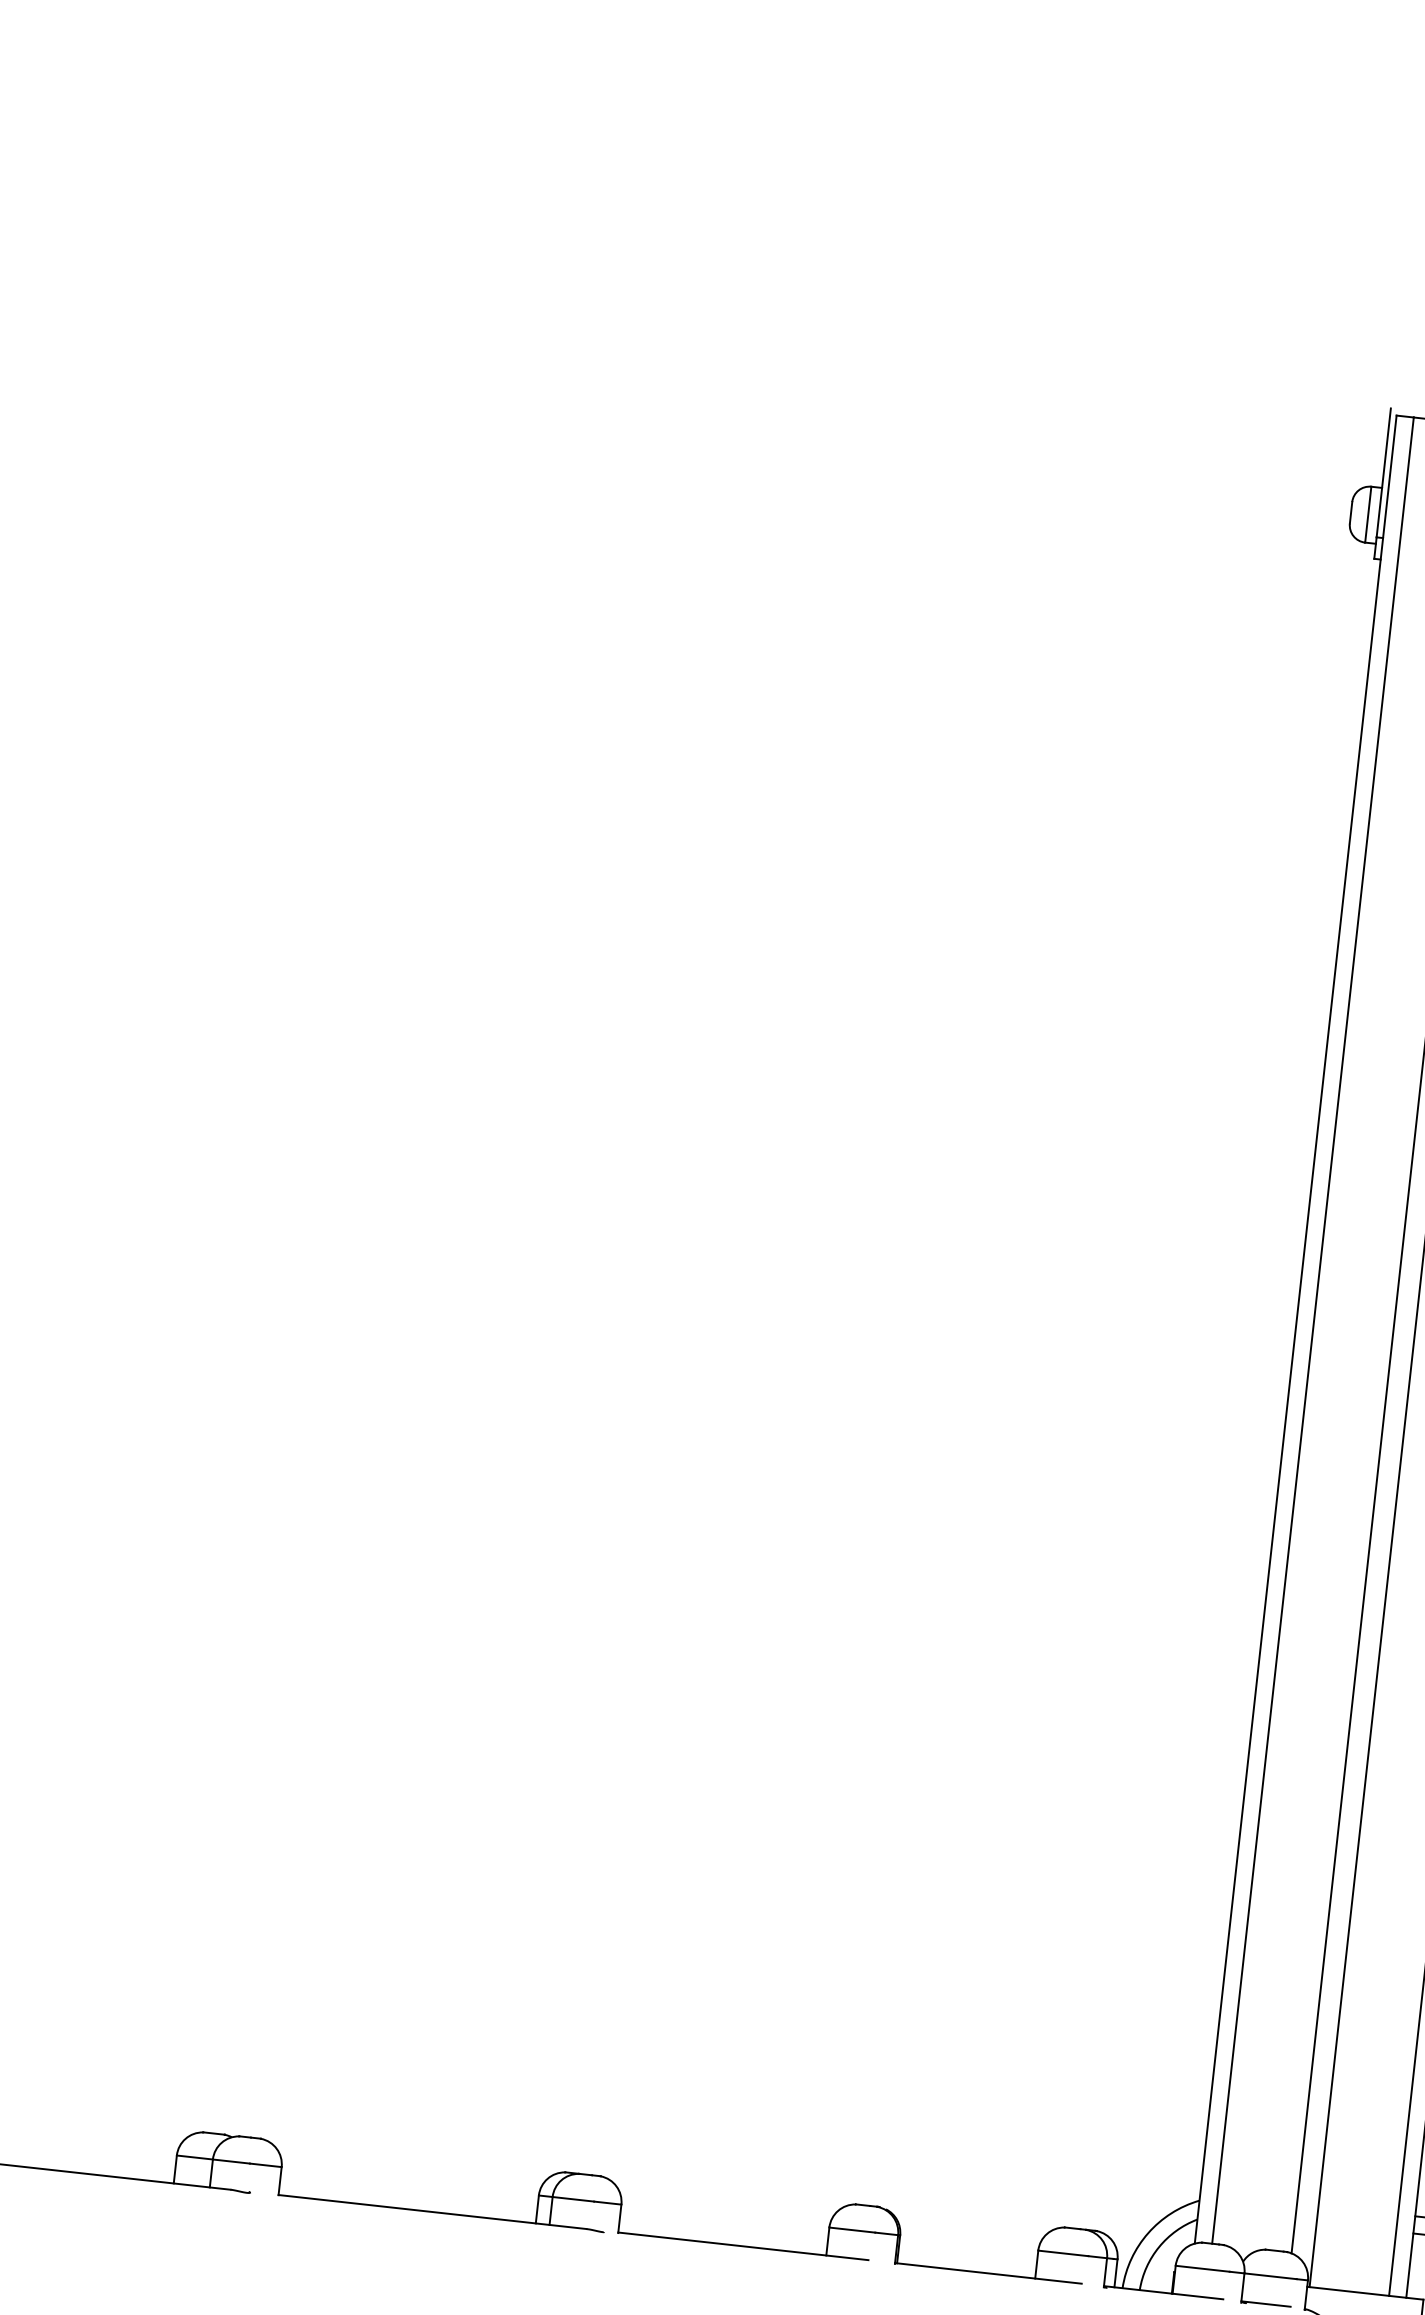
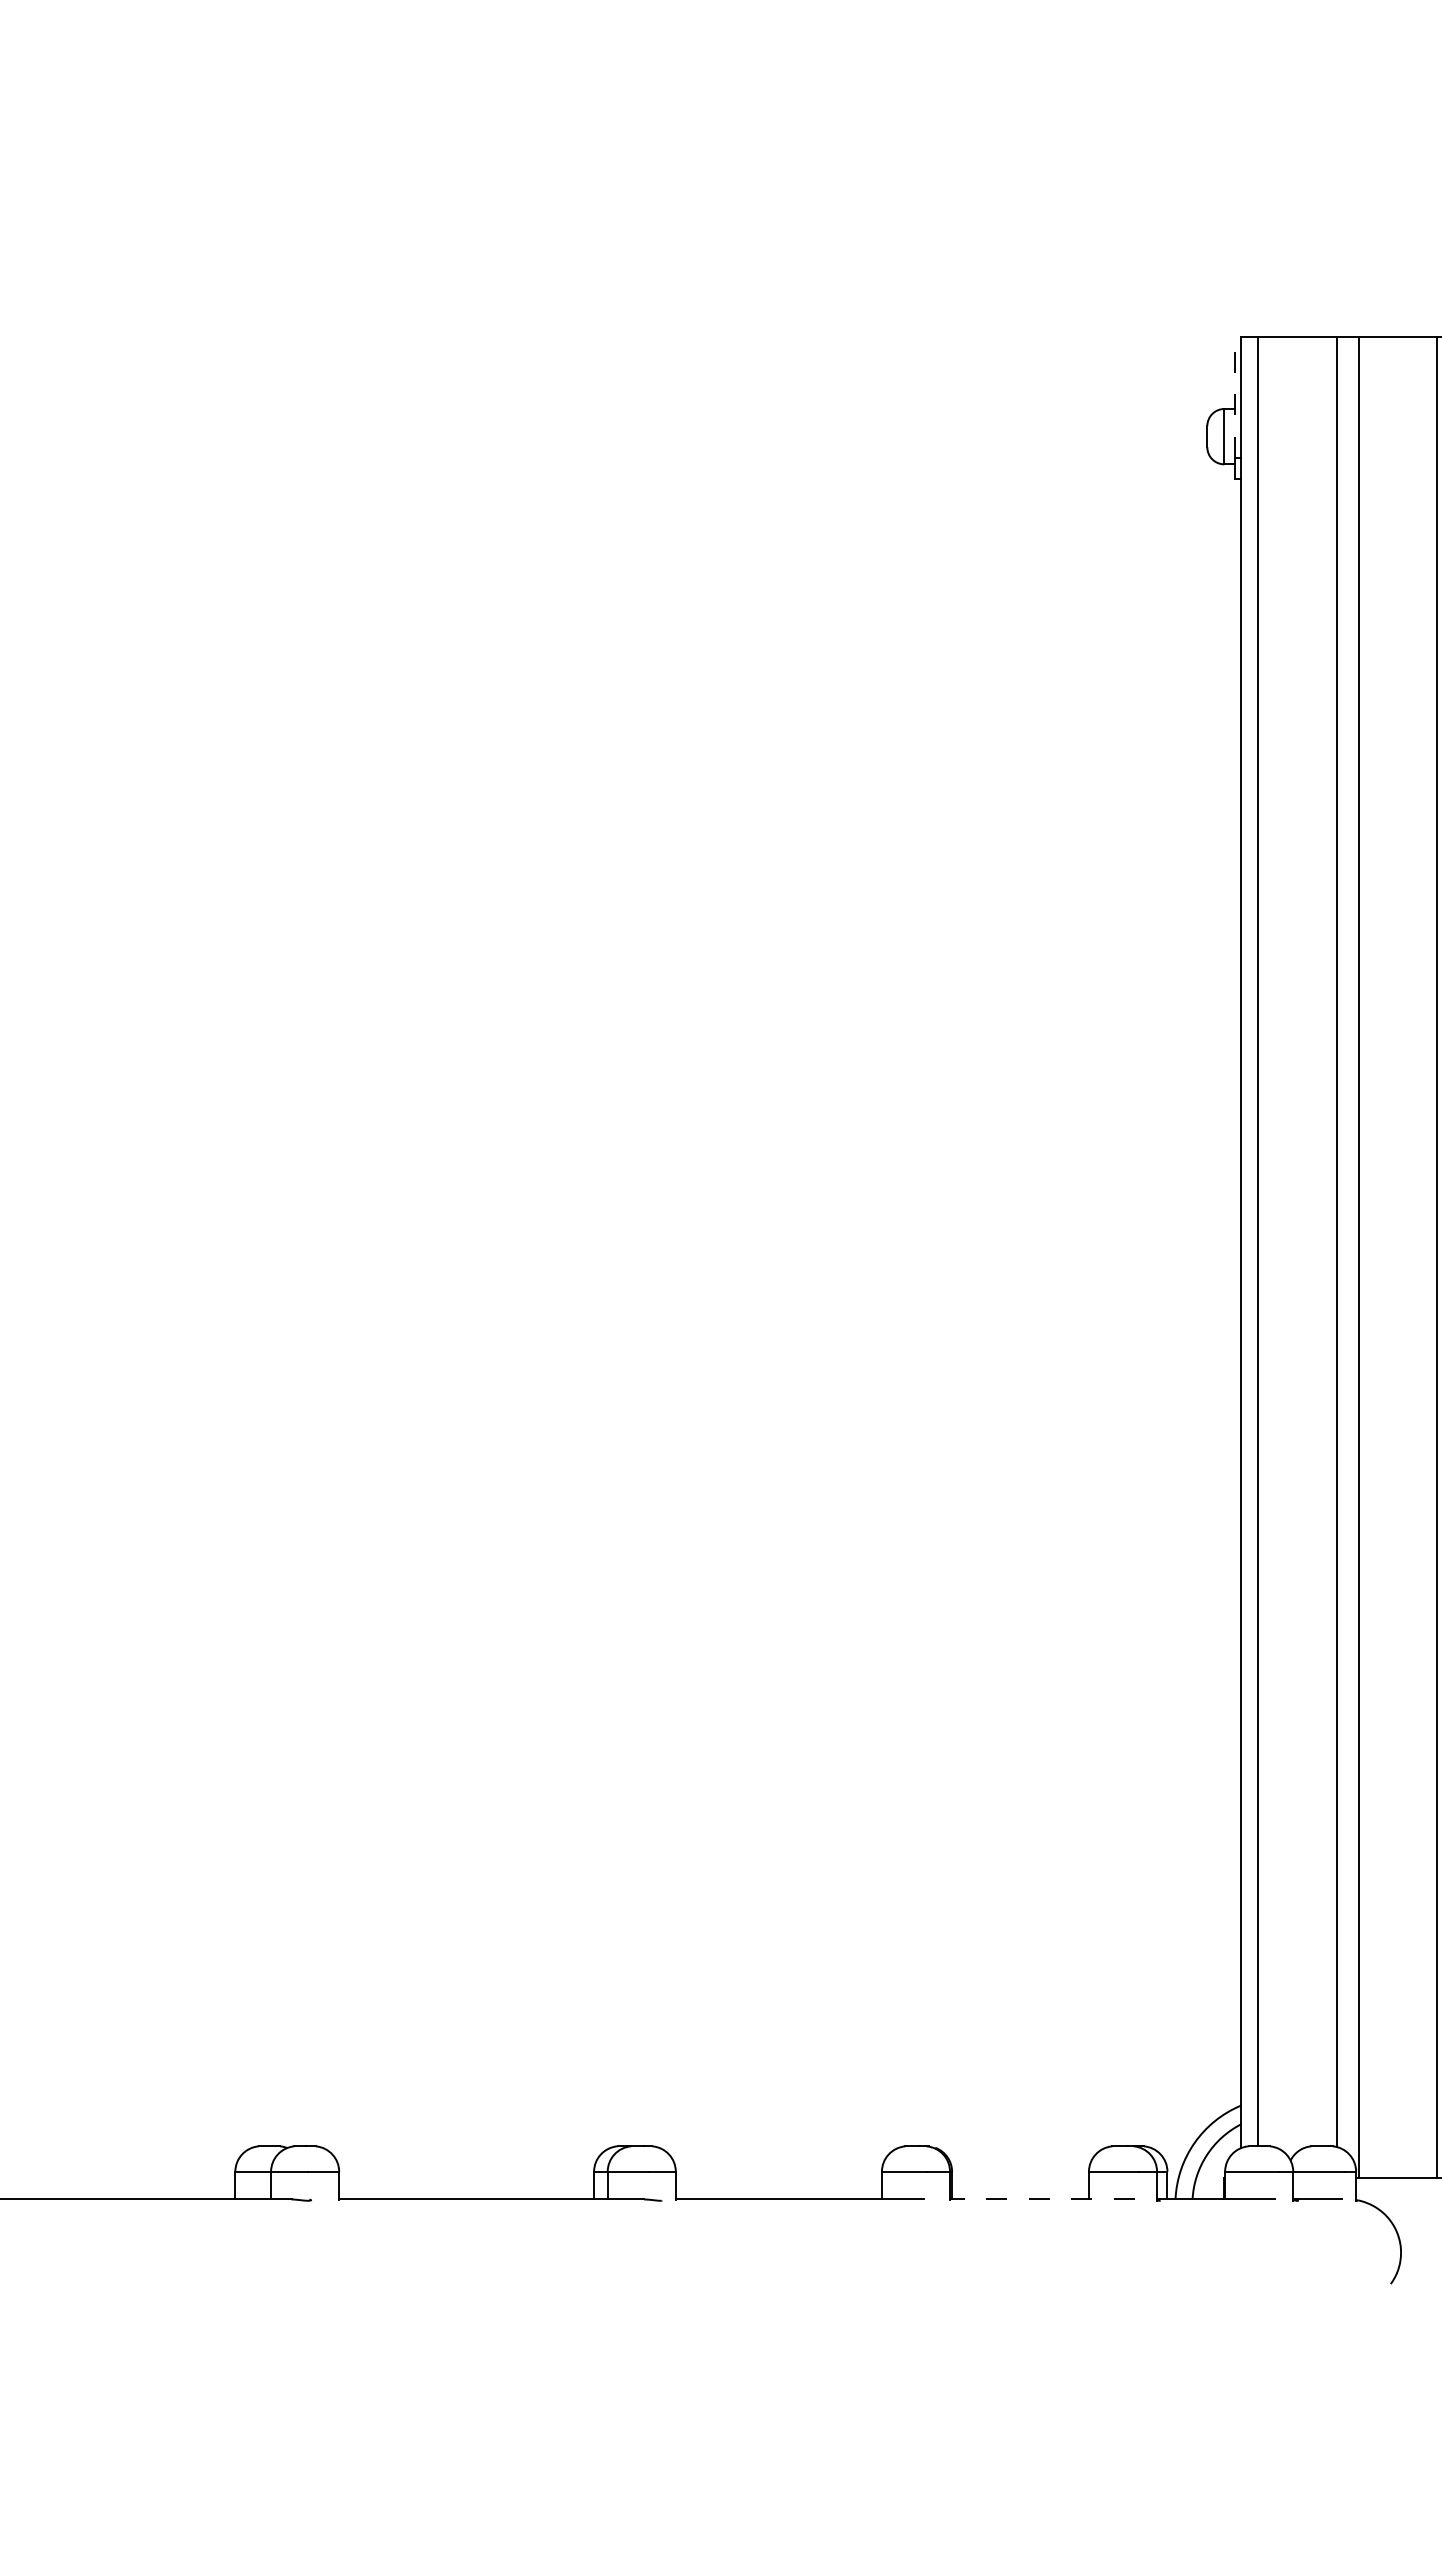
line: (1384, 473) -> (1235, 394), solid -> dashed
line: (988, 2273) -> (1042, 2199), solid -> dashed

